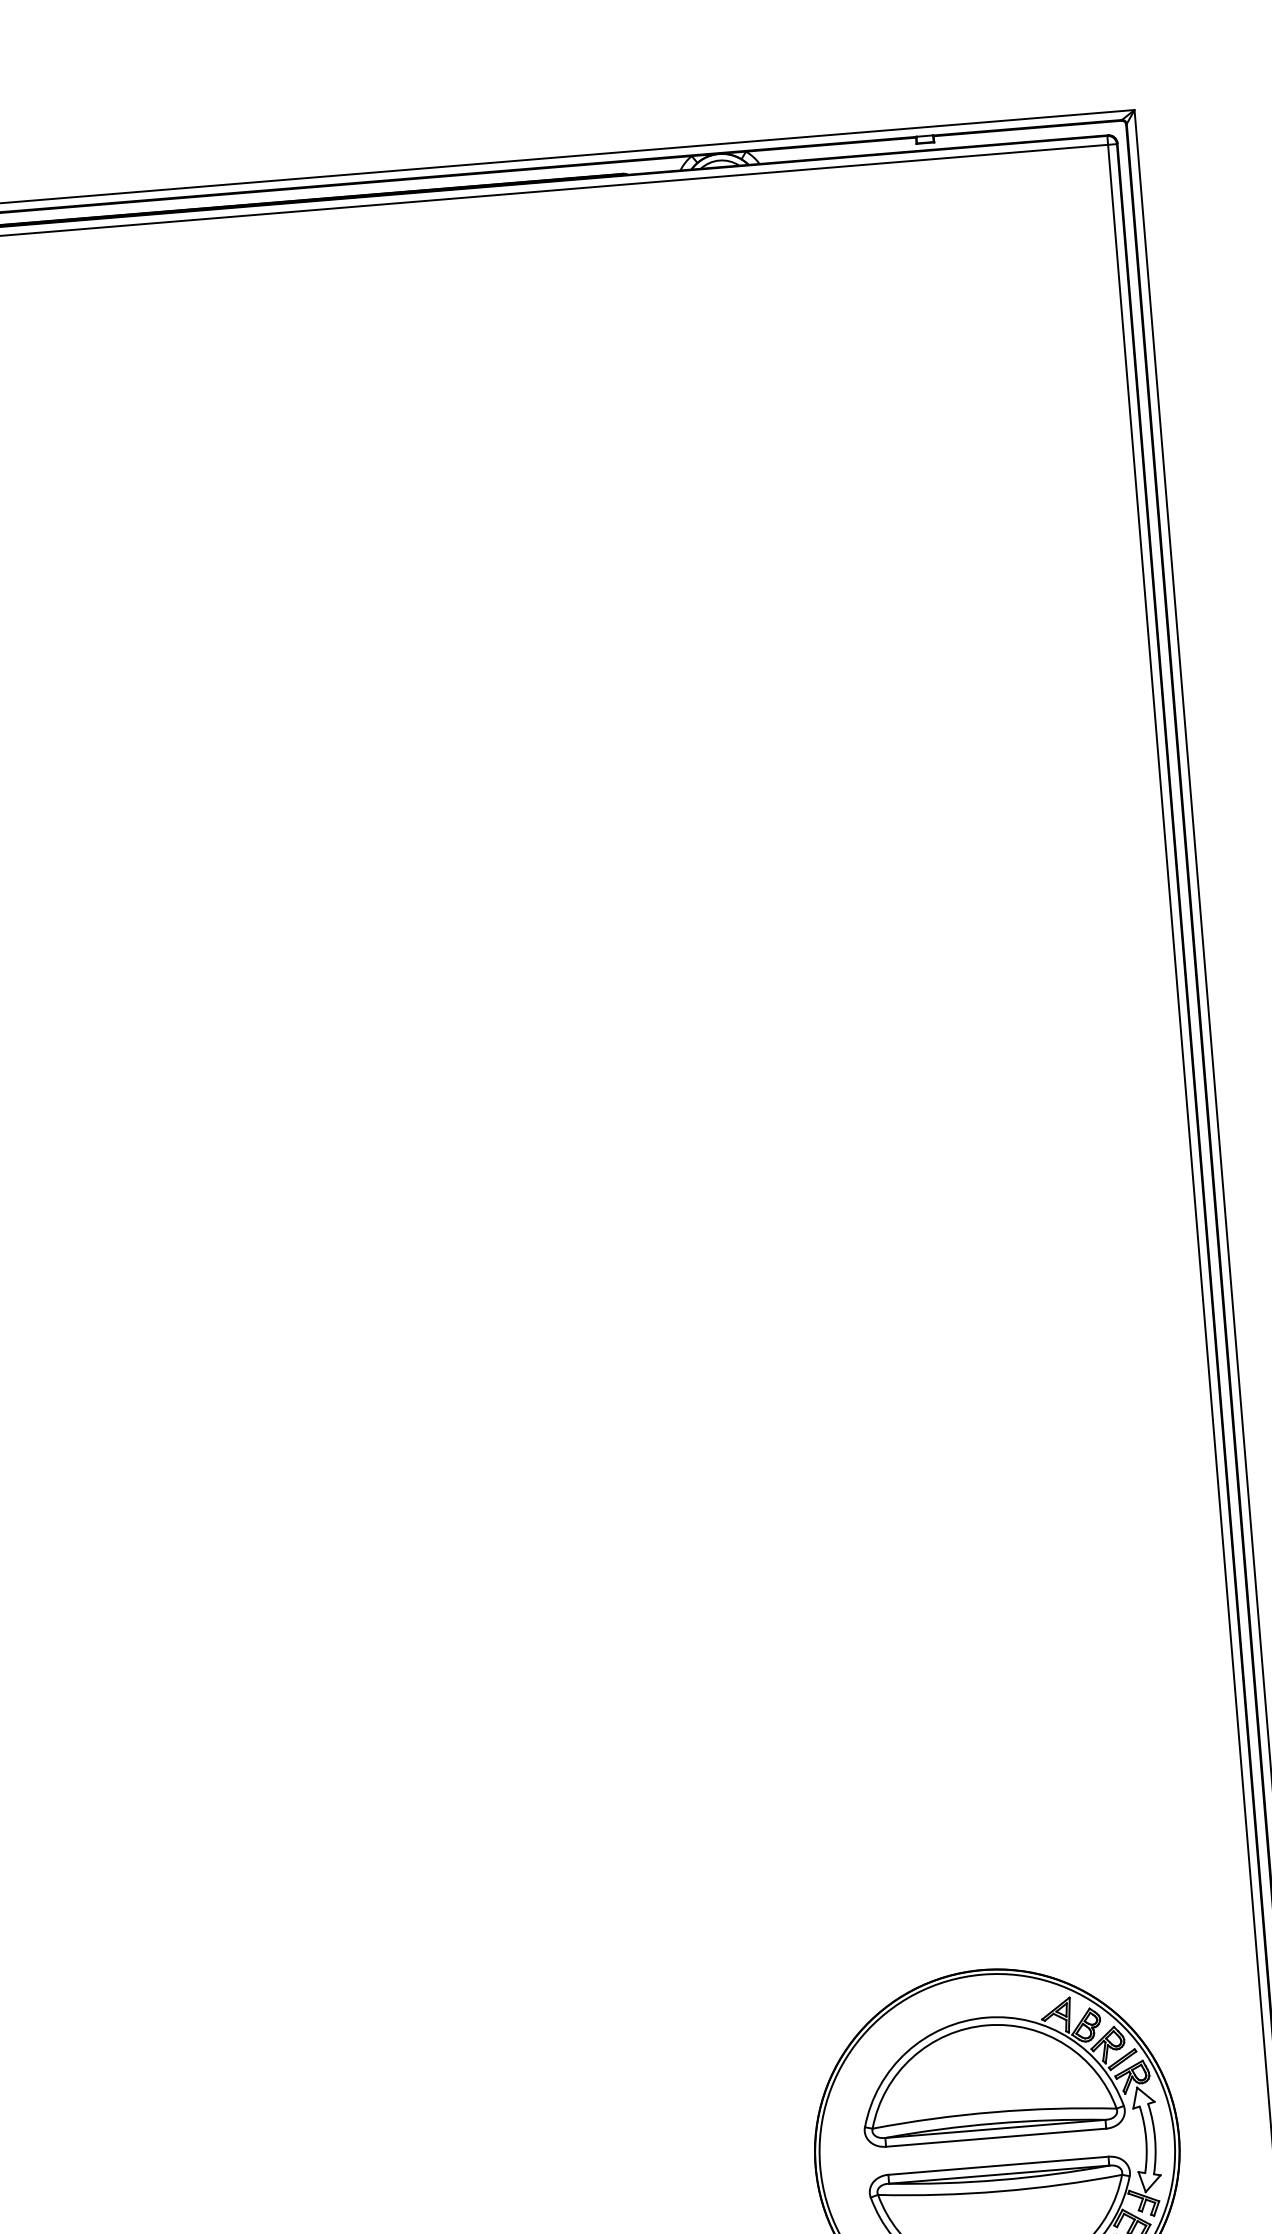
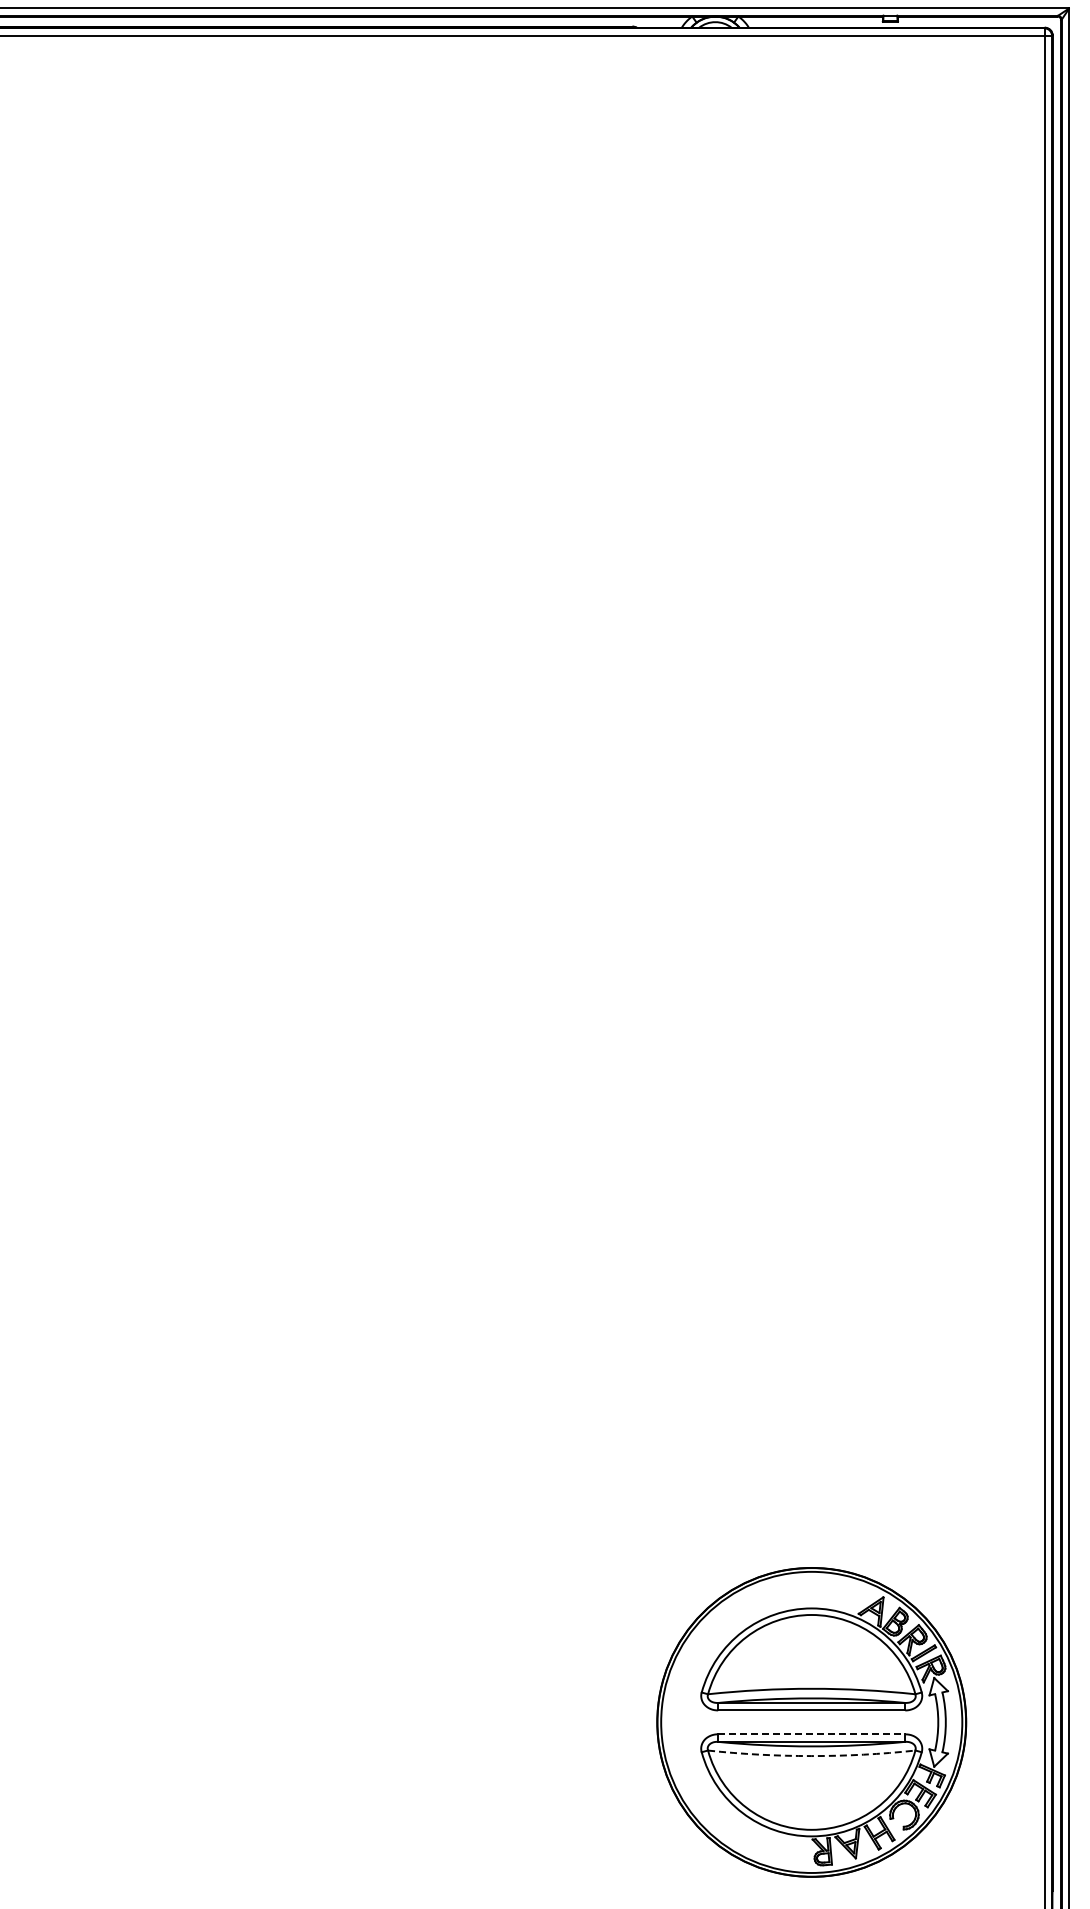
line: (998, 2166) -> (811, 1734), solid -> dashed
arc: (1000, 2191) -> (811, 1756), solid -> dashed

